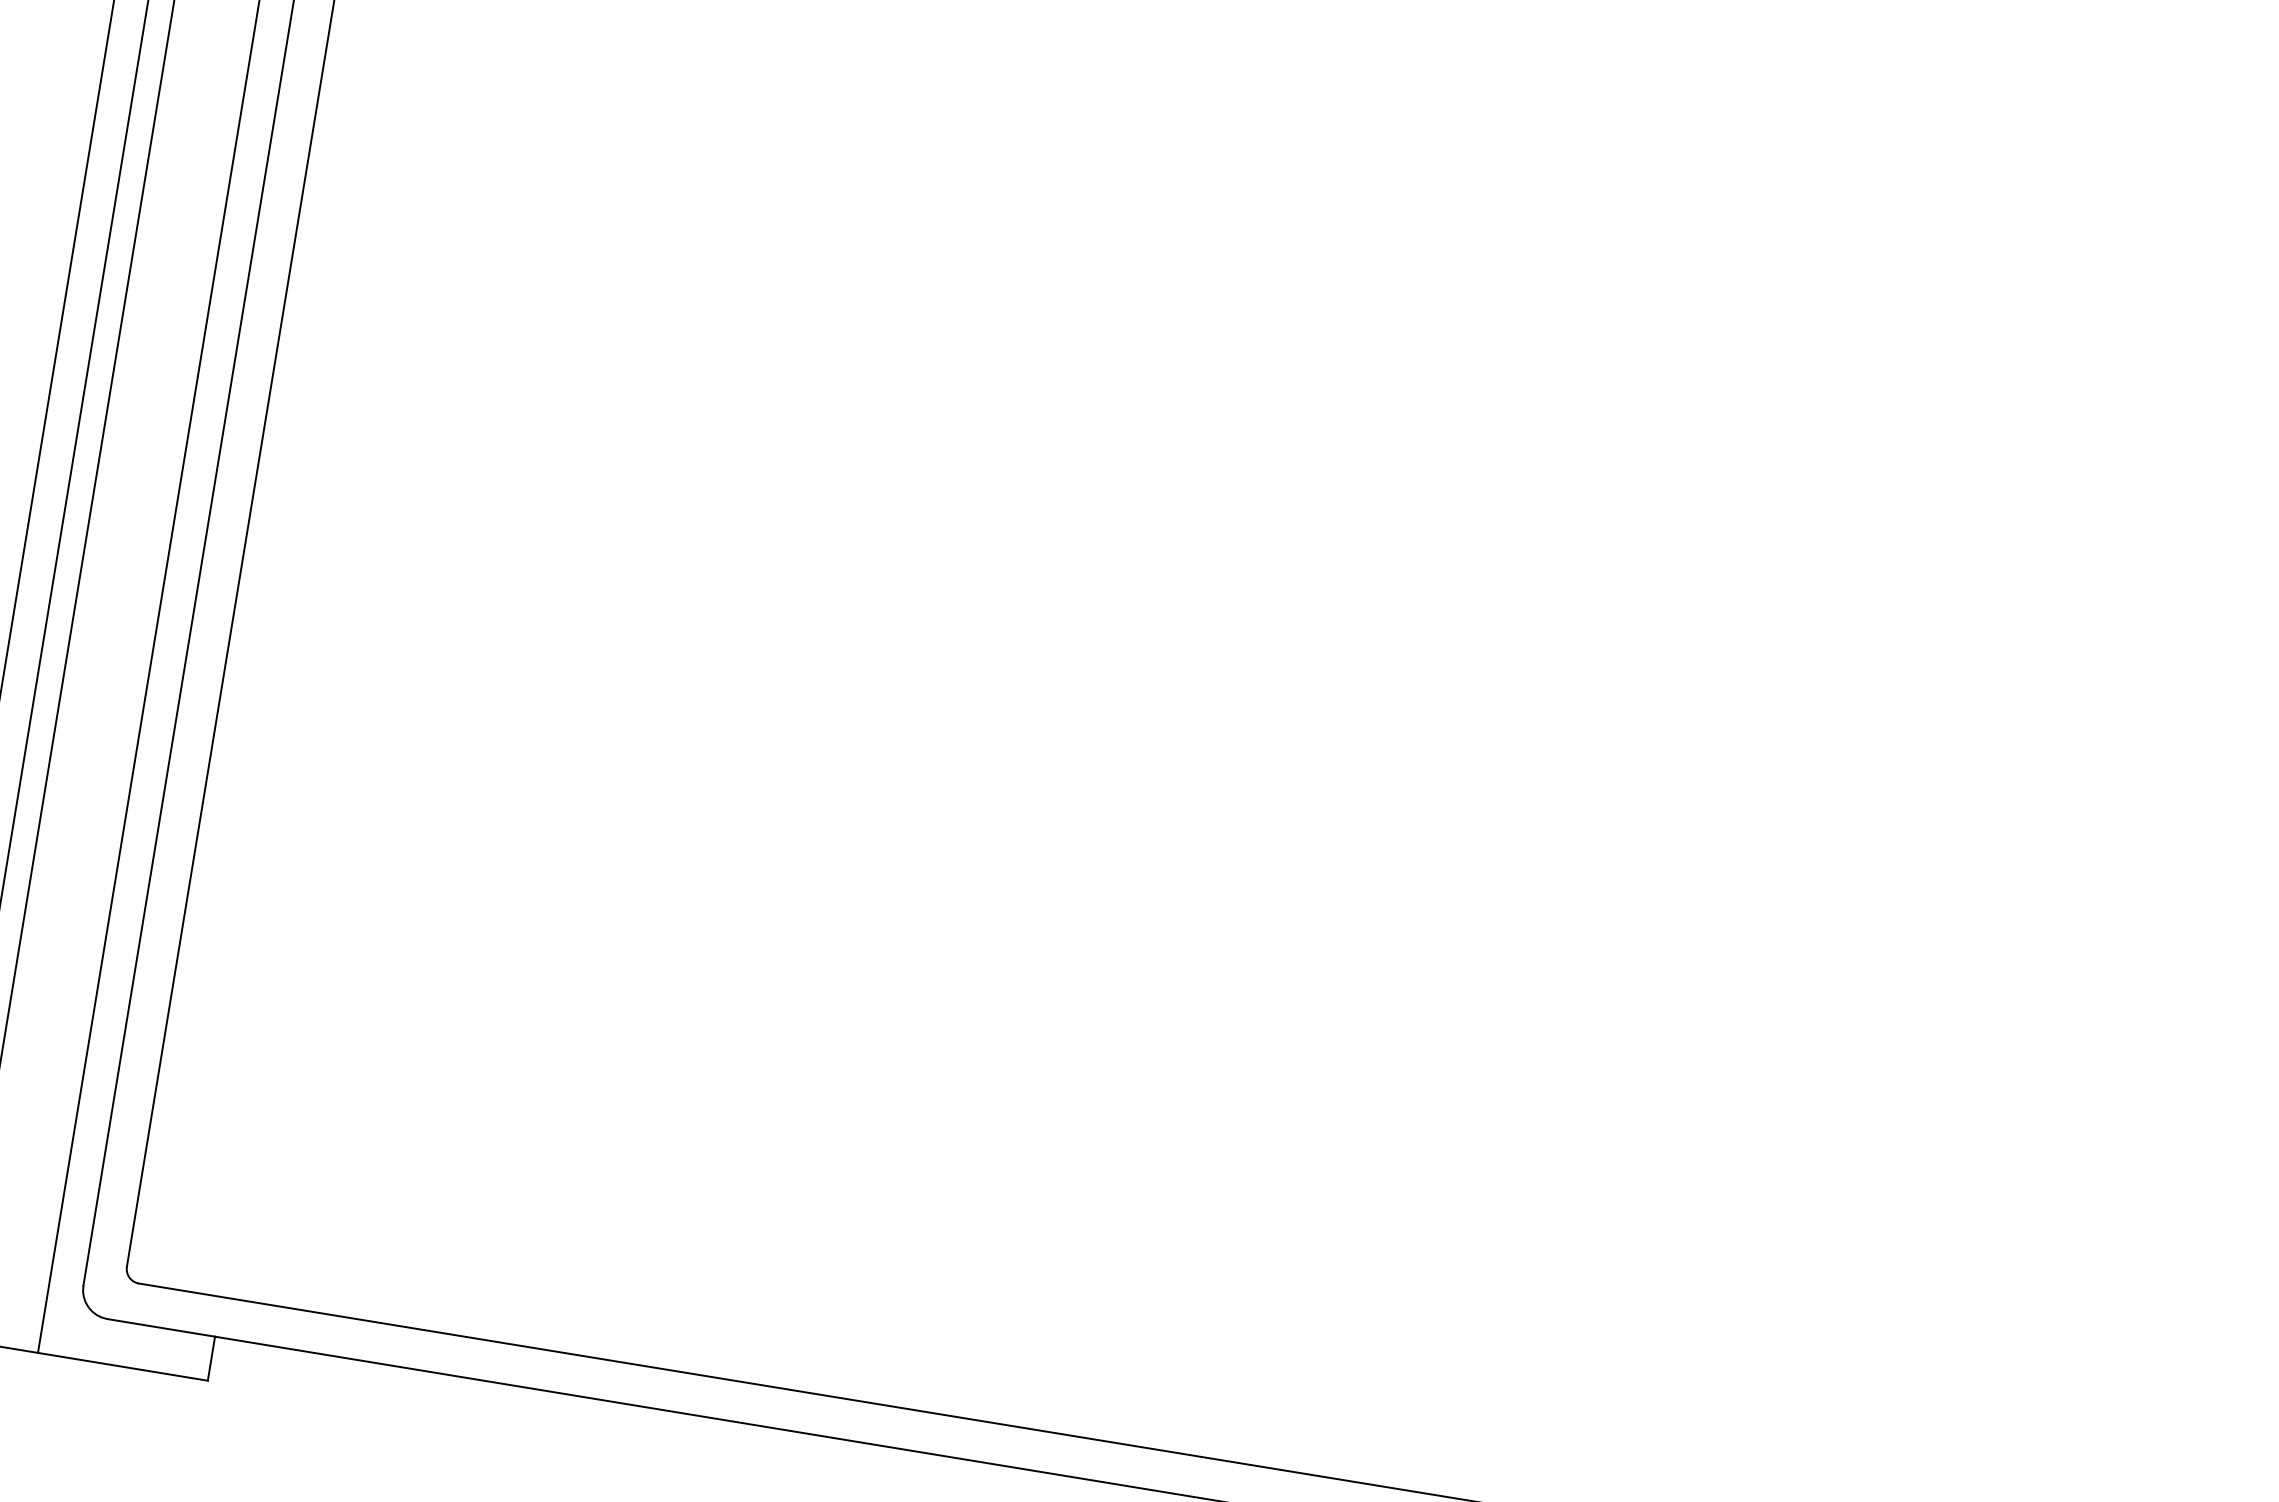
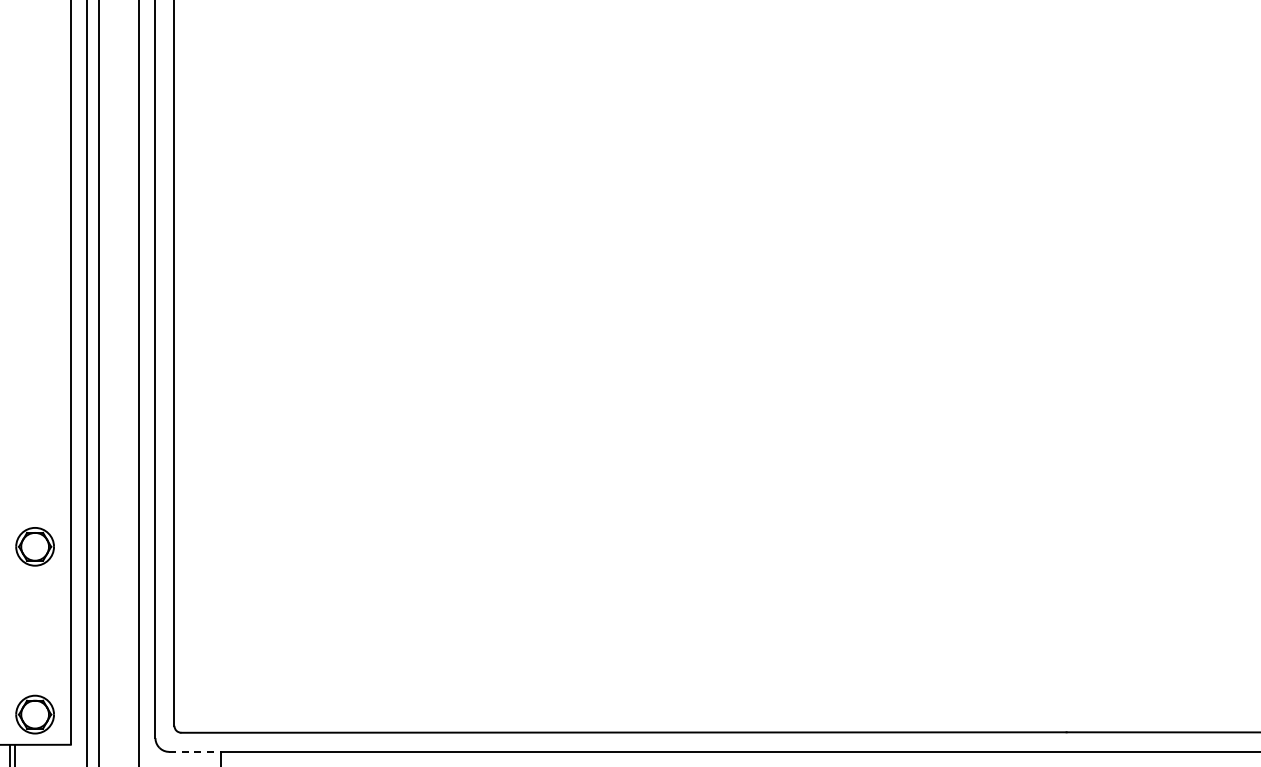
line: (161, 1327) -> (195, 751), solid -> dashed

